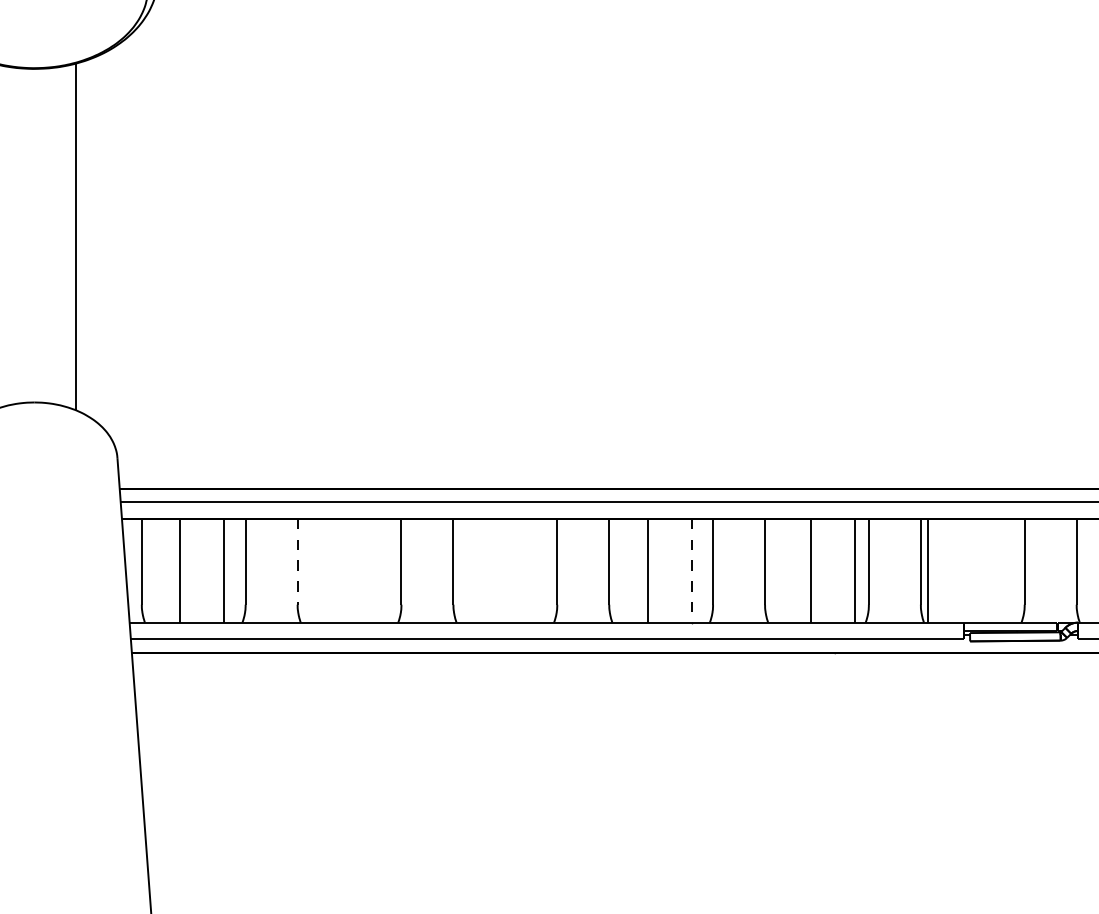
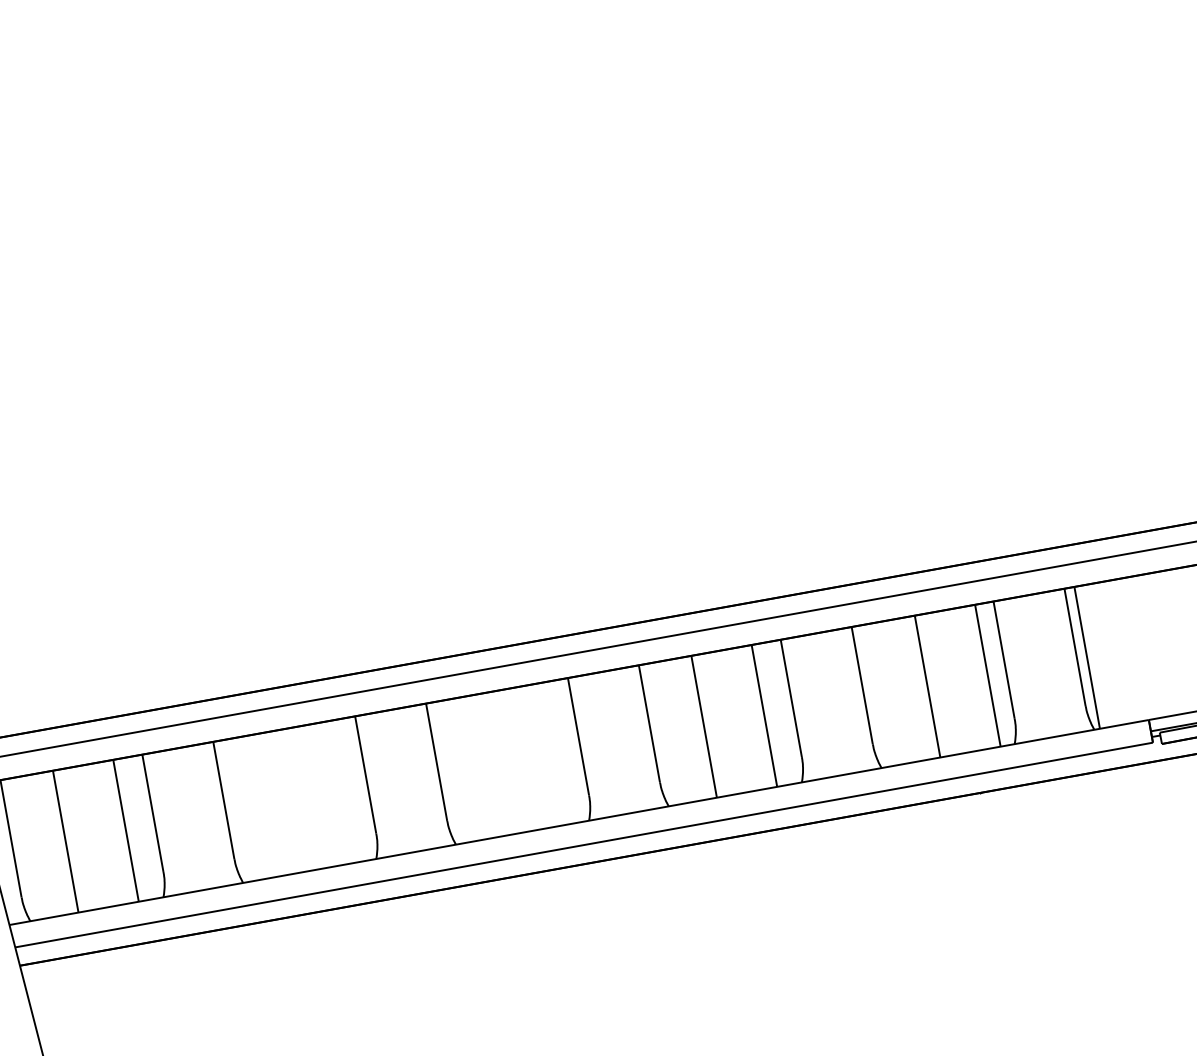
line: (297, 561) -> (223, 800), dashed -> solid
line: (691, 570) -> (764, 715), dashed -> solid

